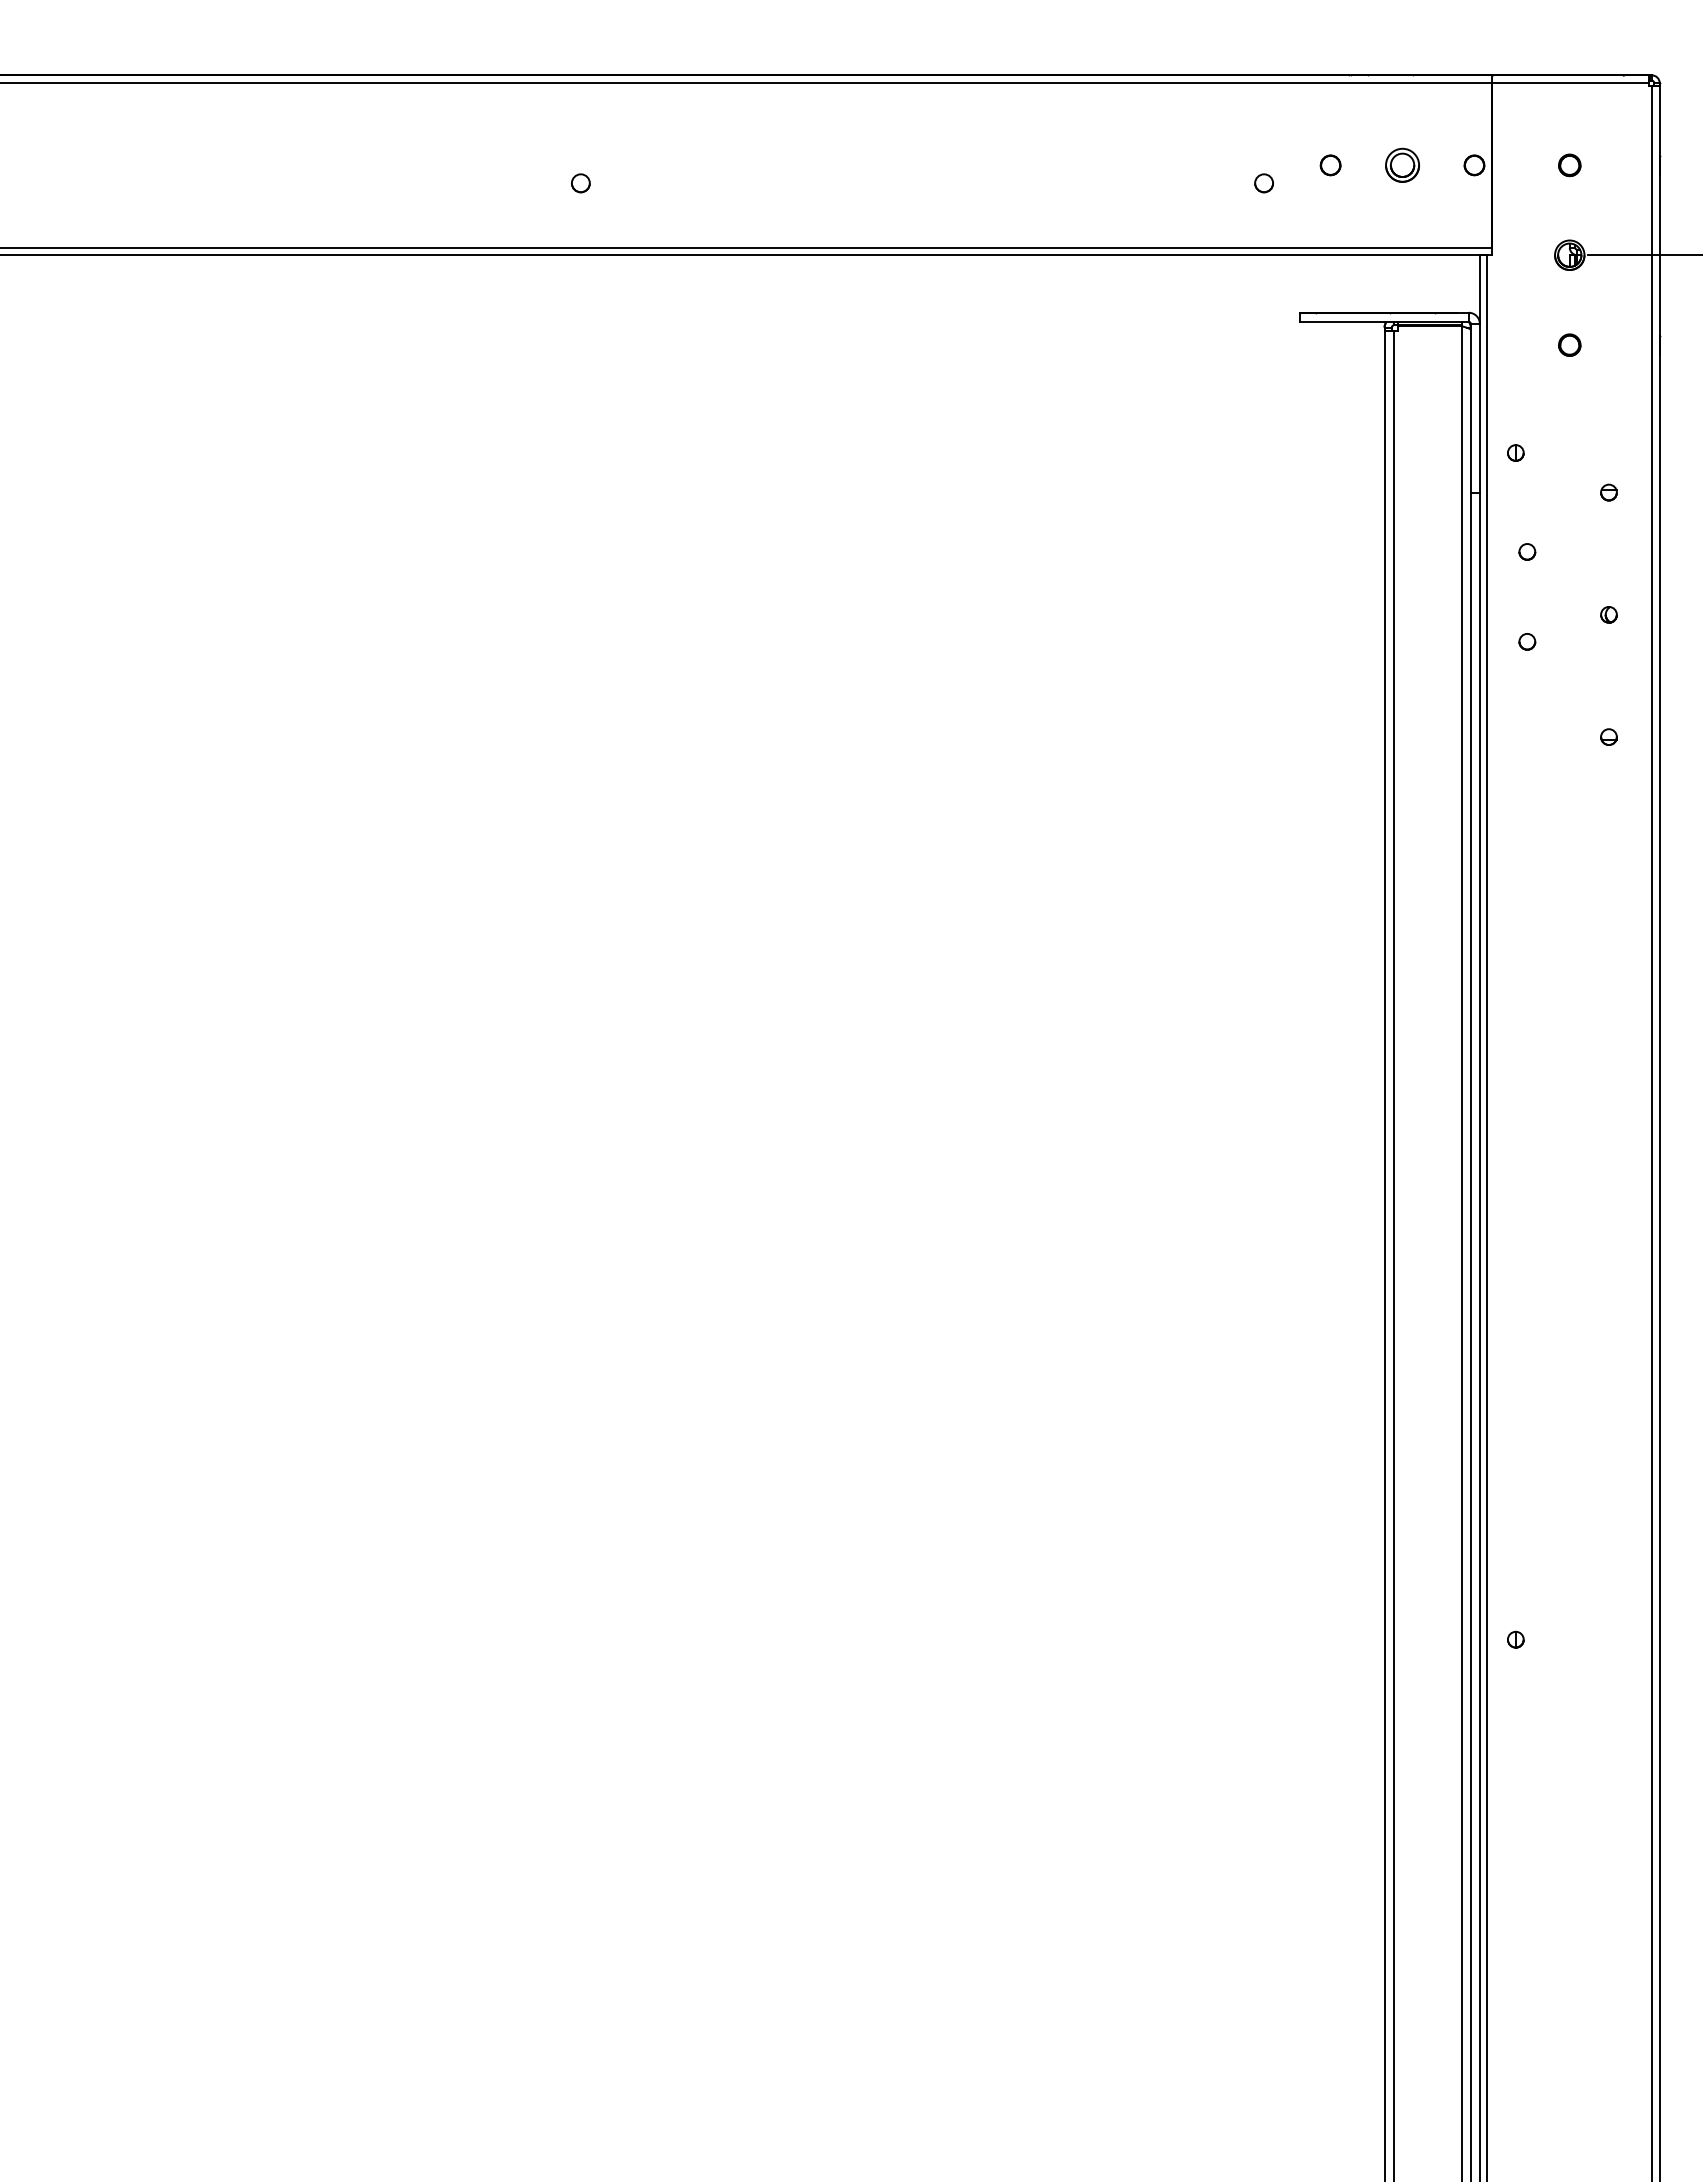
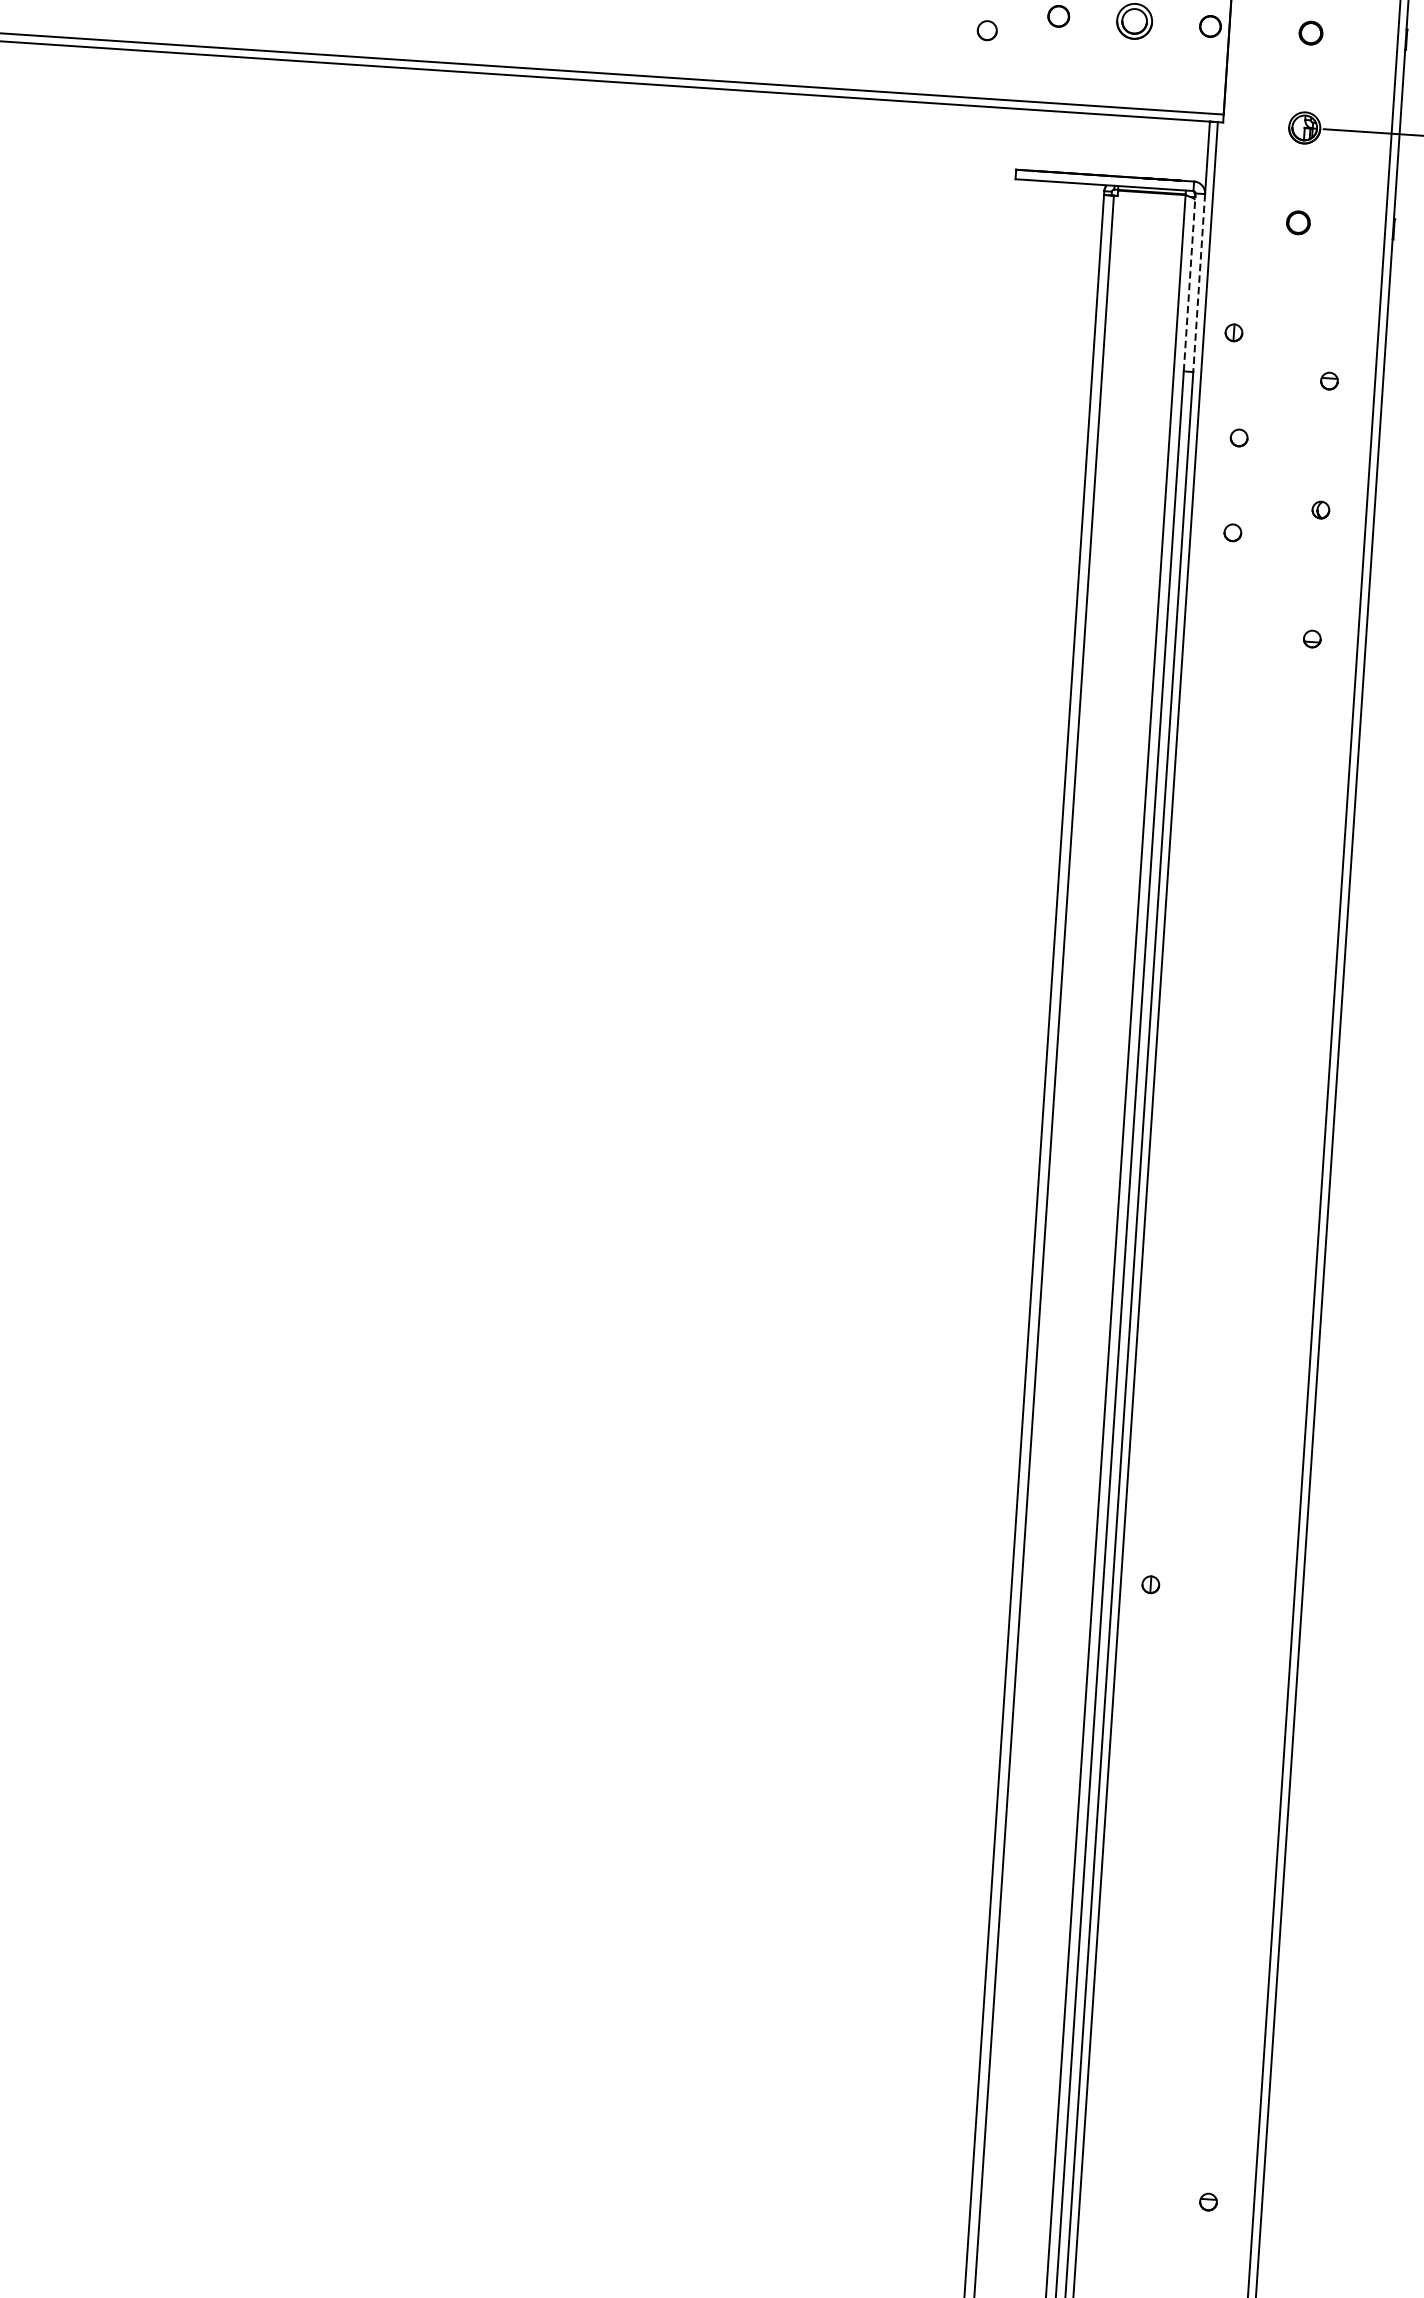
line: (1470, 407) -> (1189, 281), solid -> dashed
line: (1479, 408) -> (1198, 283), solid -> dashed

